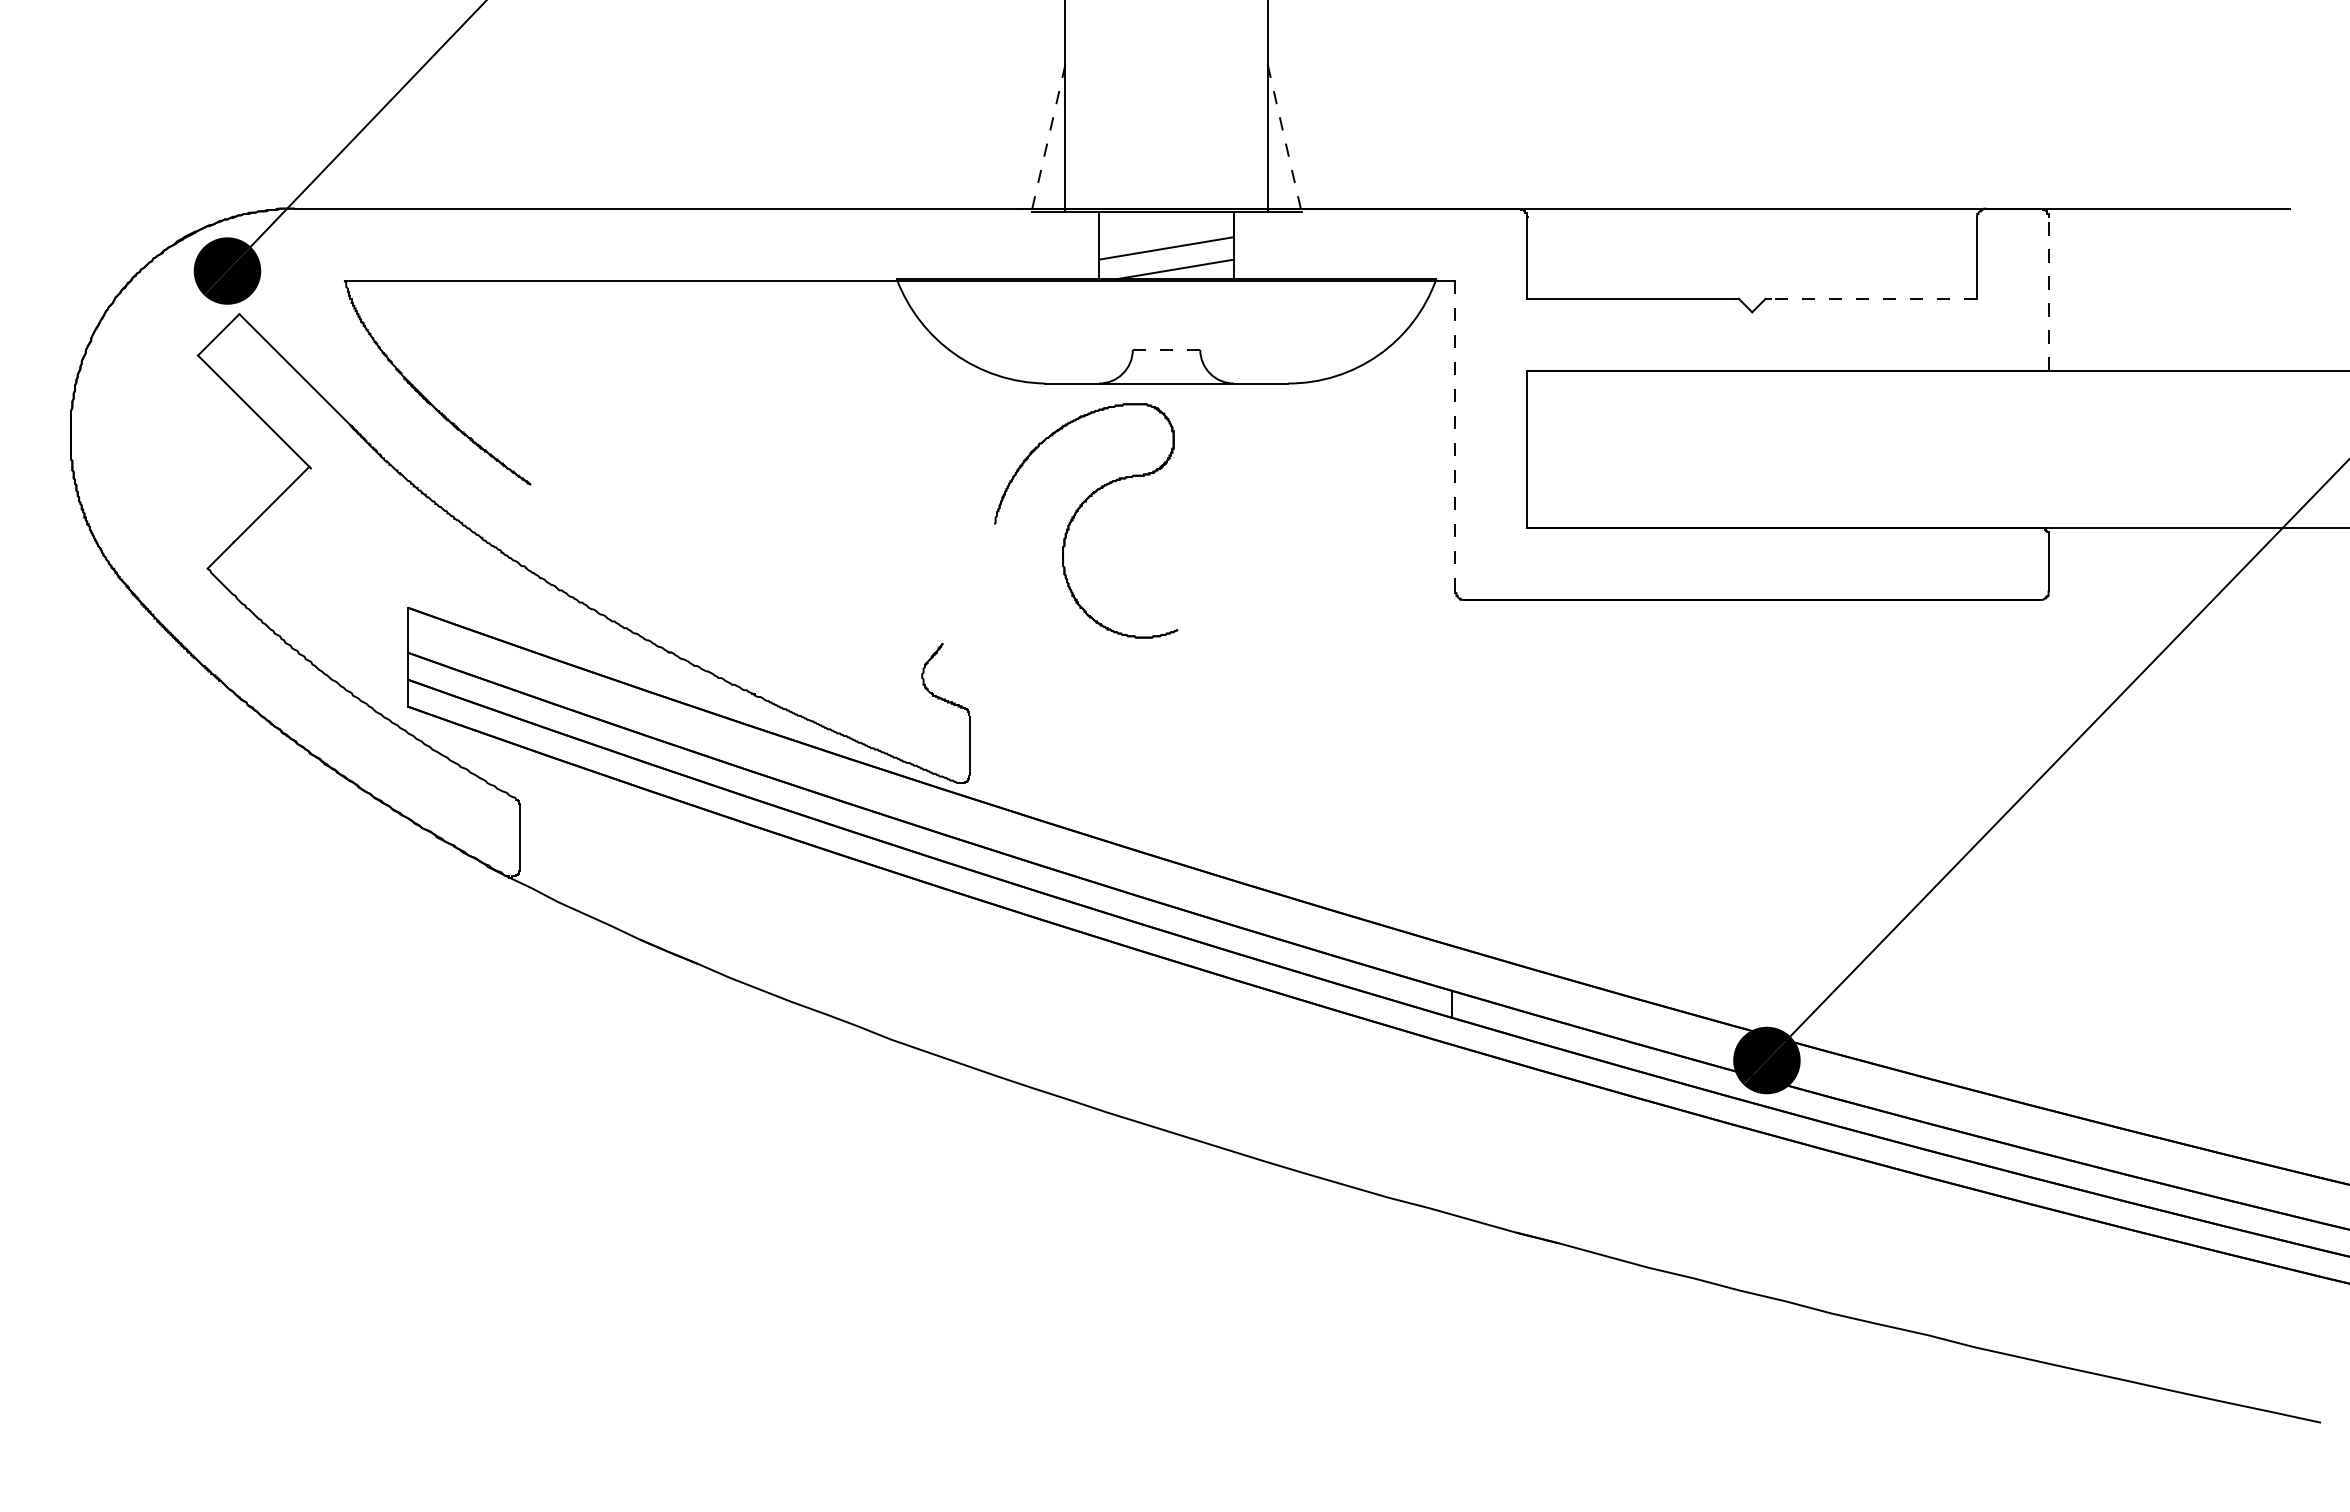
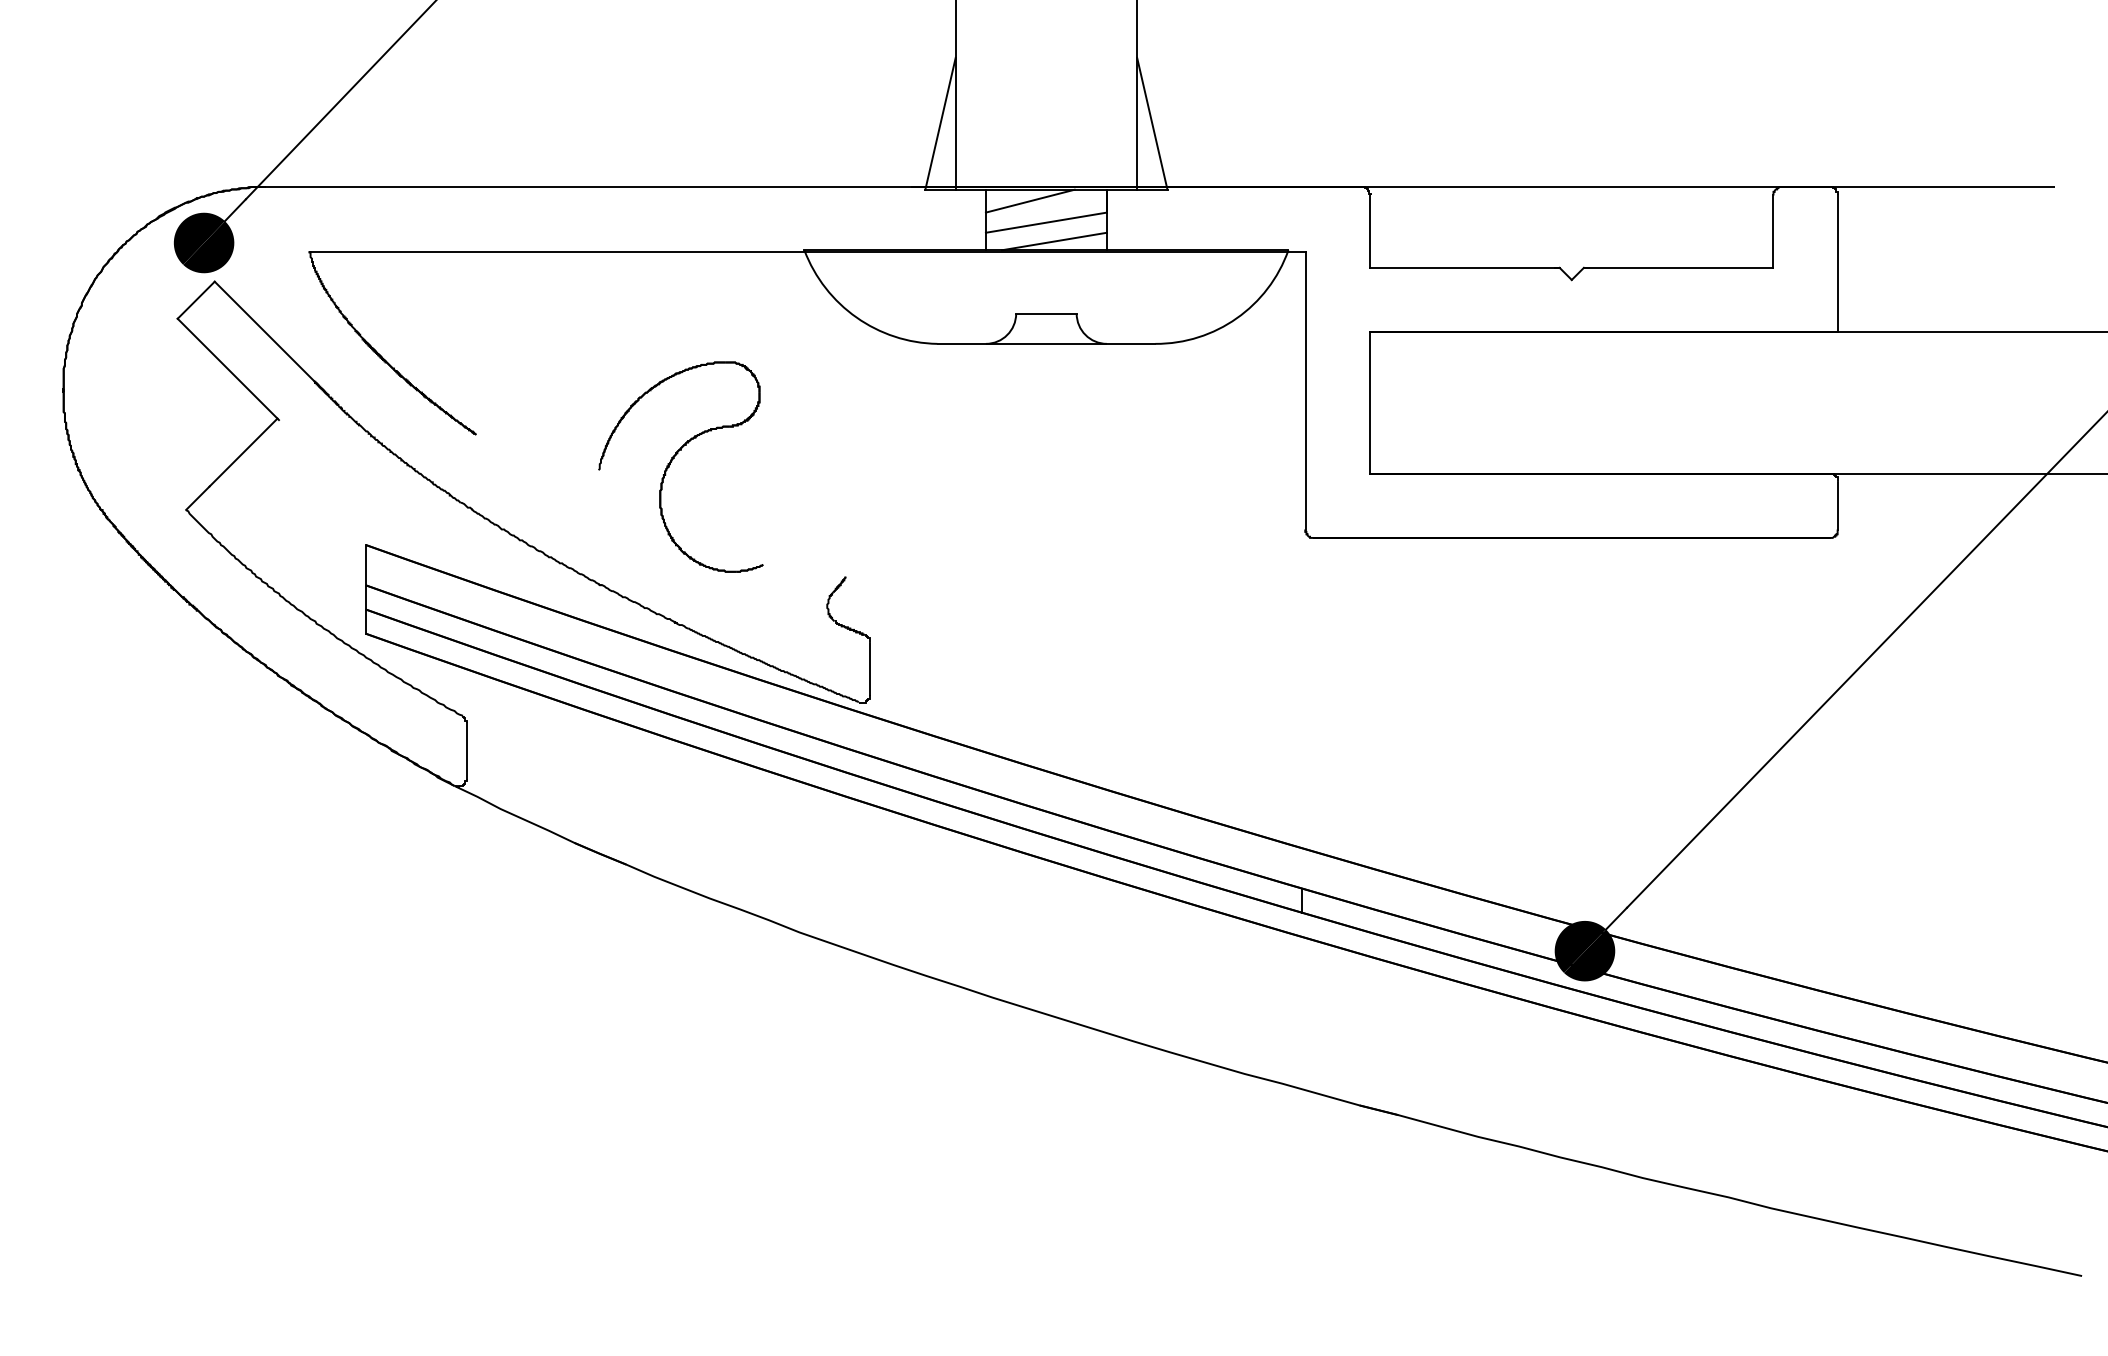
line: (1048, 138) -> (940, 124), dashed -> solid
line: (1284, 138) -> (1152, 124), dashed -> solid
line: (1148, 224) -> (1030, 201), added
line: (2049, 293) -> (1838, 263), dashed -> solid
line: (1871, 298) -> (1678, 267), dashed -> solid
line: (1166, 349) -> (1046, 313), dashed -> solid
line: (1455, 436) -> (1305, 391), dashed -> solid
part: (1076, 515) -> (672, 462), moved

